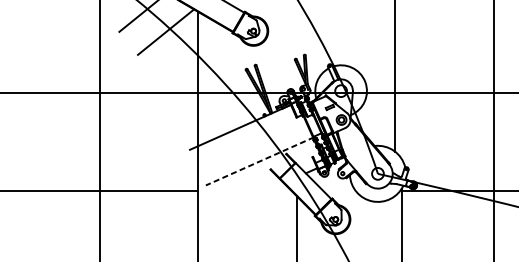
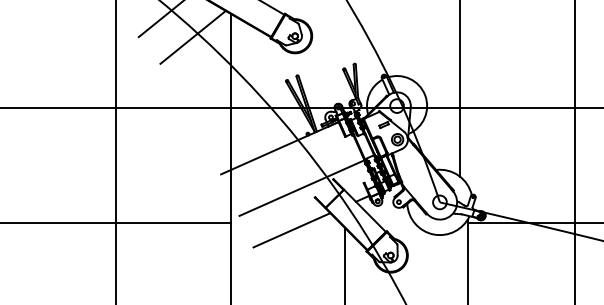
line: (259, 161) -> (302, 188), dashed -> solid
line: (250, 197) -> (291, 230), added

